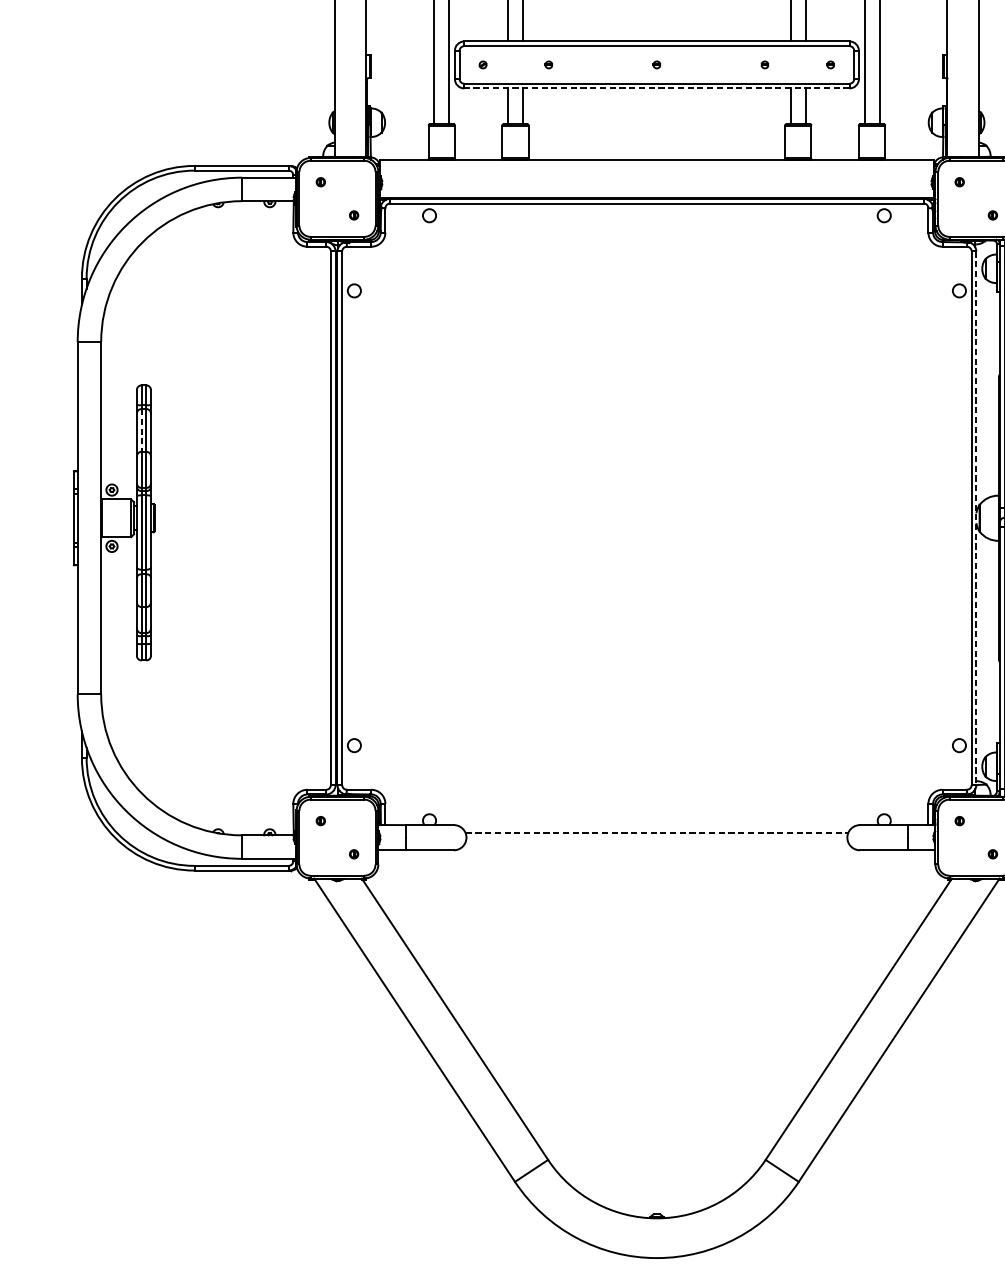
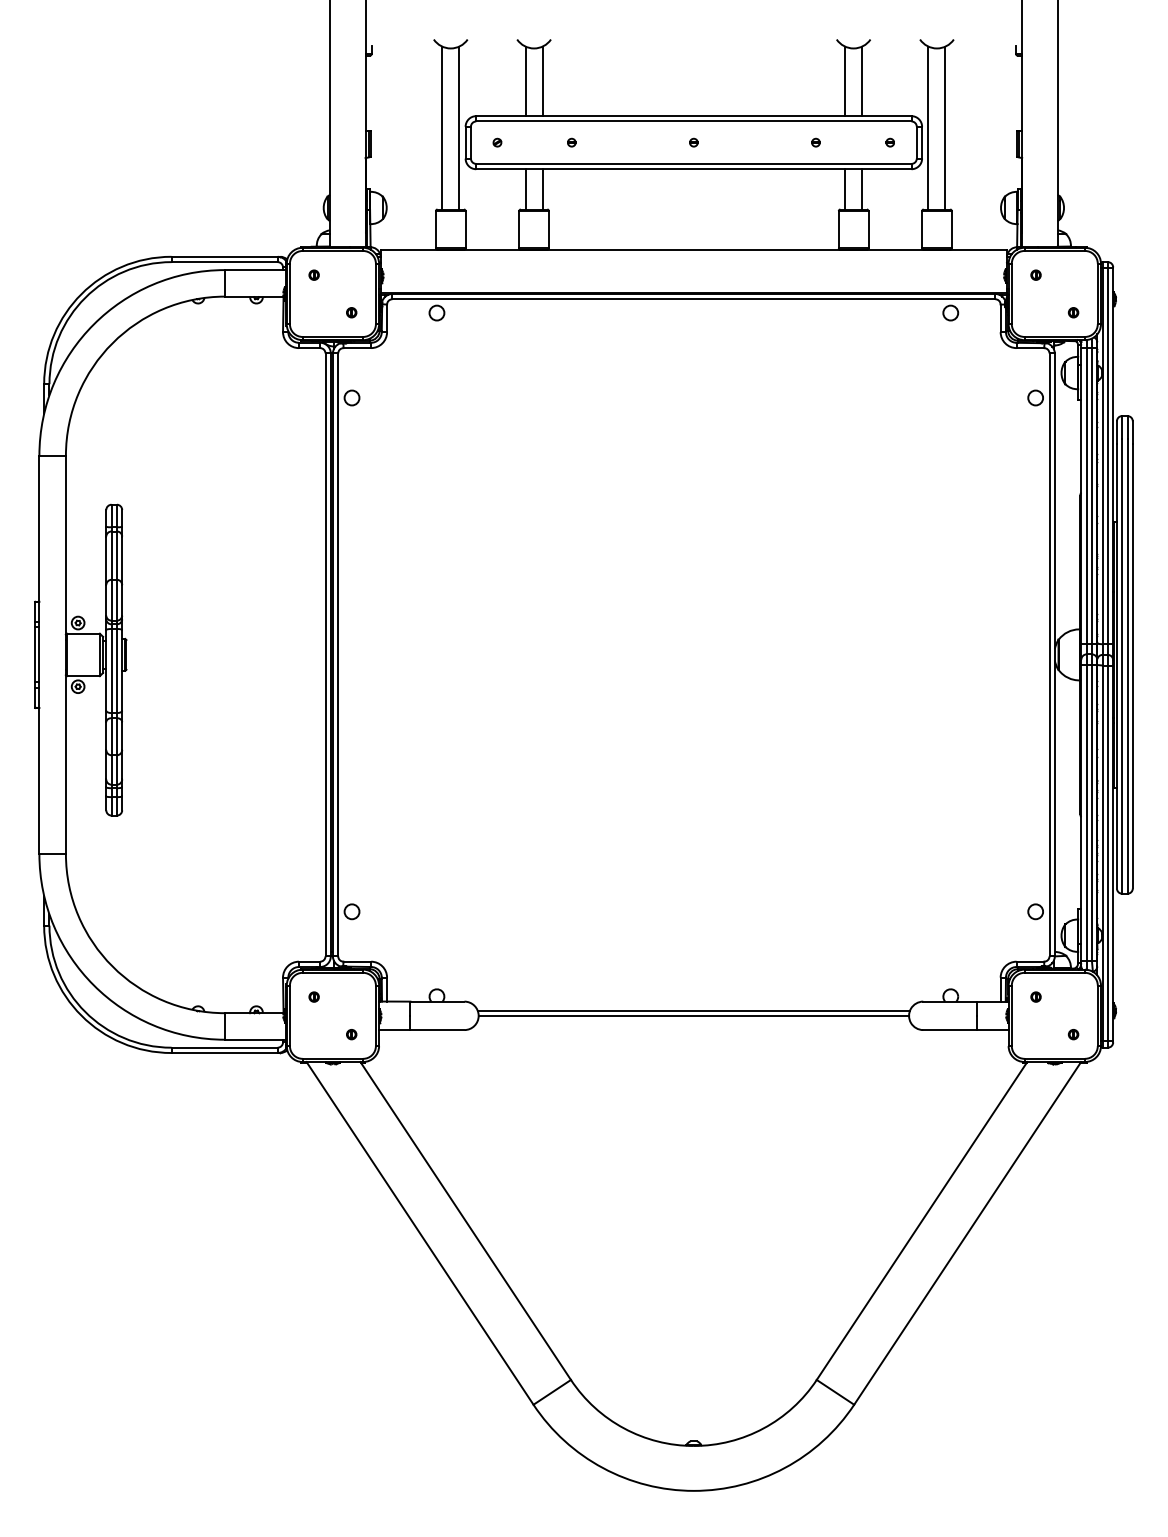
line: (656, 88) -> (693, 169), dashed -> solid
line: (141, 431) -> (111, 556), dashed -> solid
line: (976, 518) -> (1054, 655), dashed -> solid
line: (657, 832) -> (694, 1010), dashed -> solid
line: (656, 837) -> (693, 1015), added

